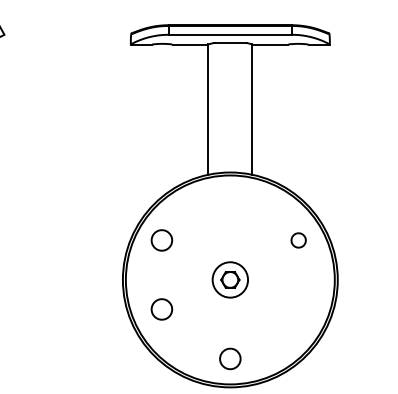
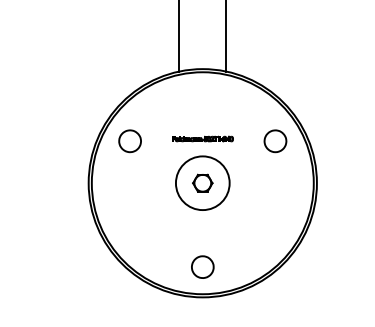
part: (230, 238) -> (202, 139), added
part: (298, 240) -> (275, 141), size x1.43
circle: (230, 279) -> (202, 182), size x1.43
part: (161, 309) -> (129, 214), removed

